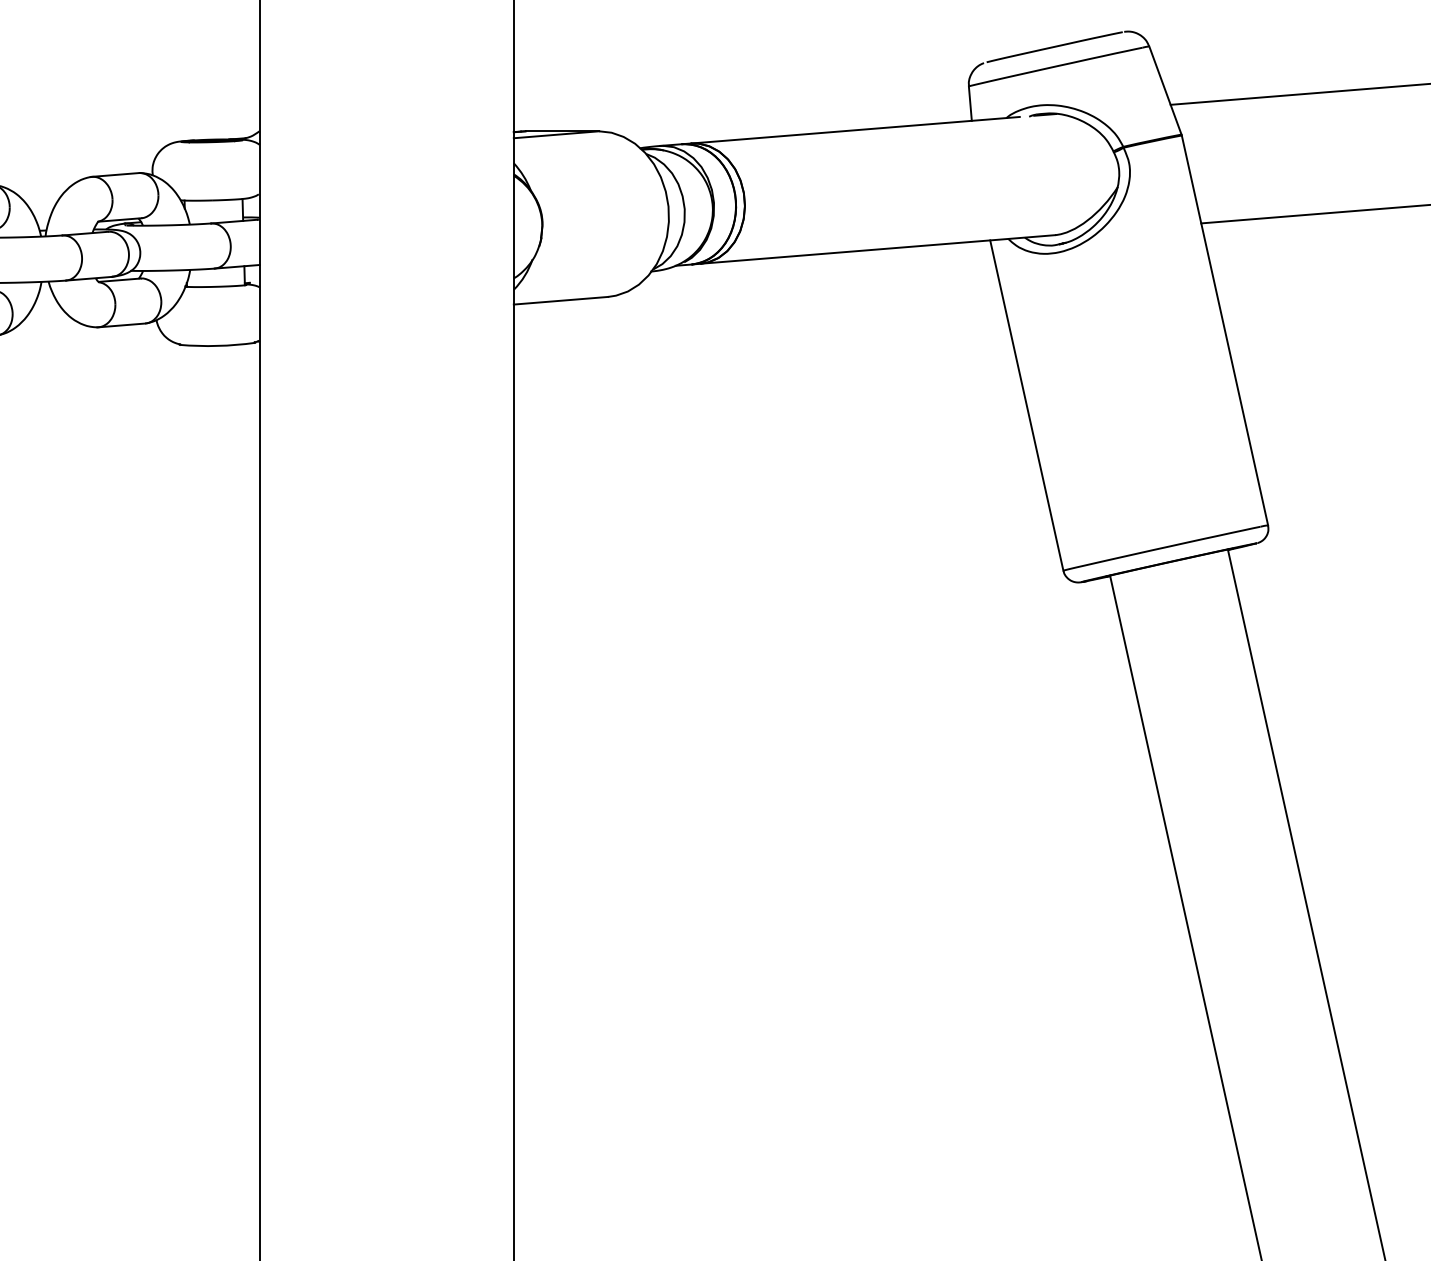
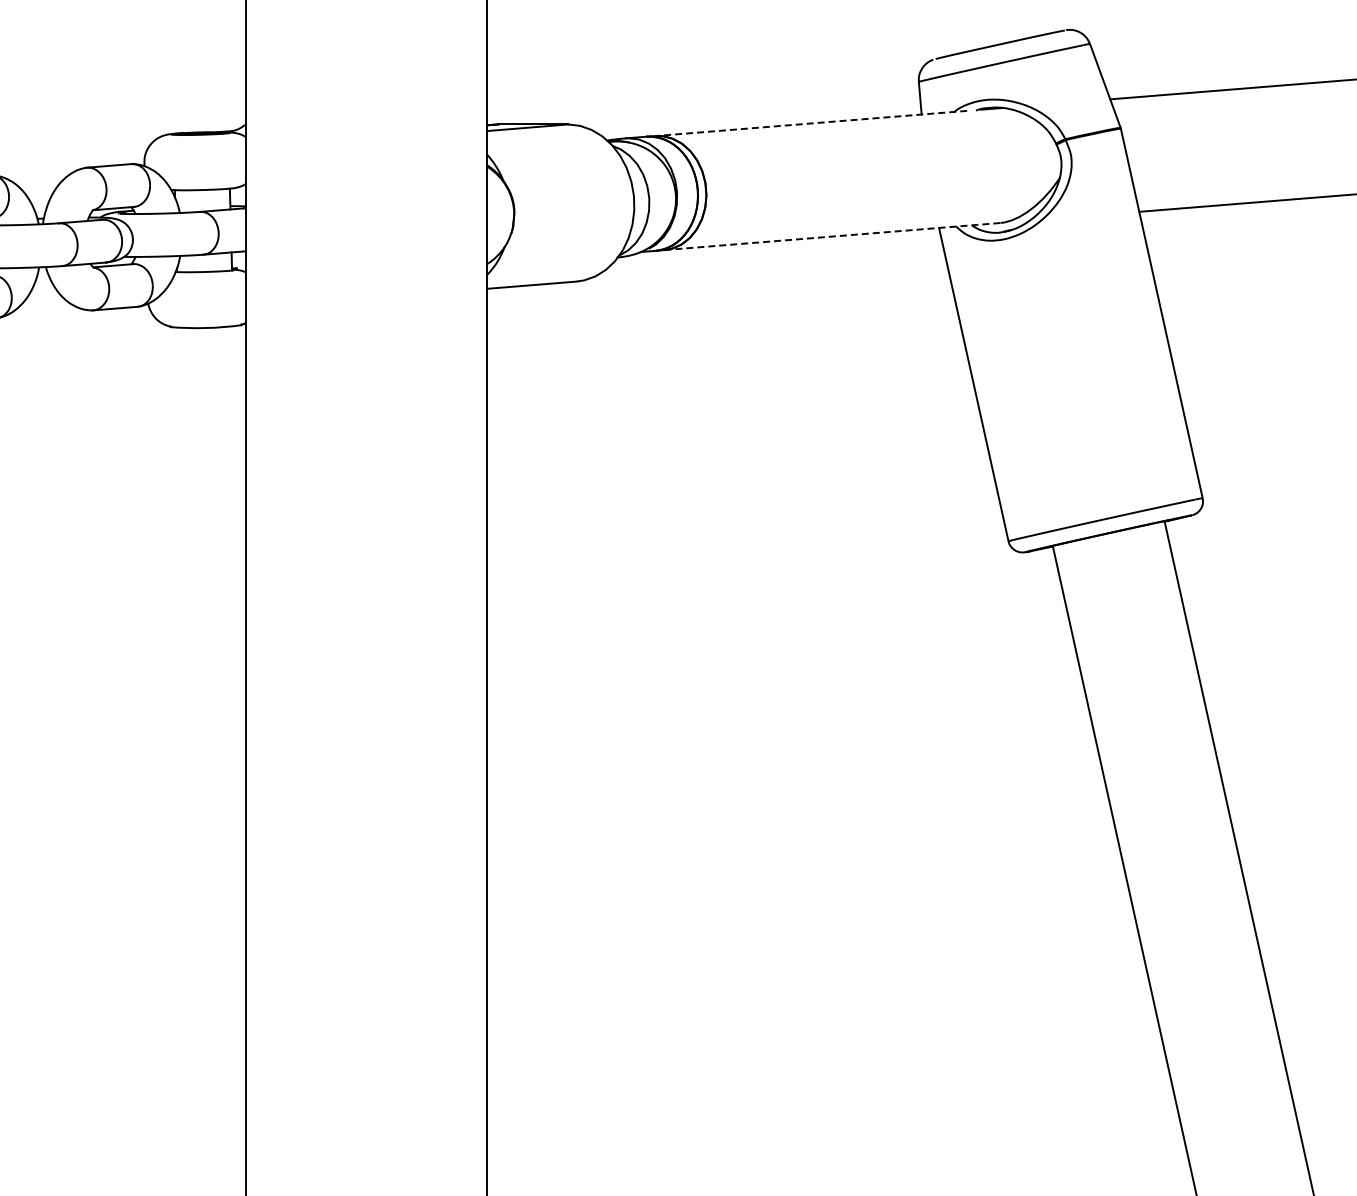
line: (854, 130) -> (810, 123), solid -> dashed
line: (877, 249) -> (832, 236), solid -> dashed

